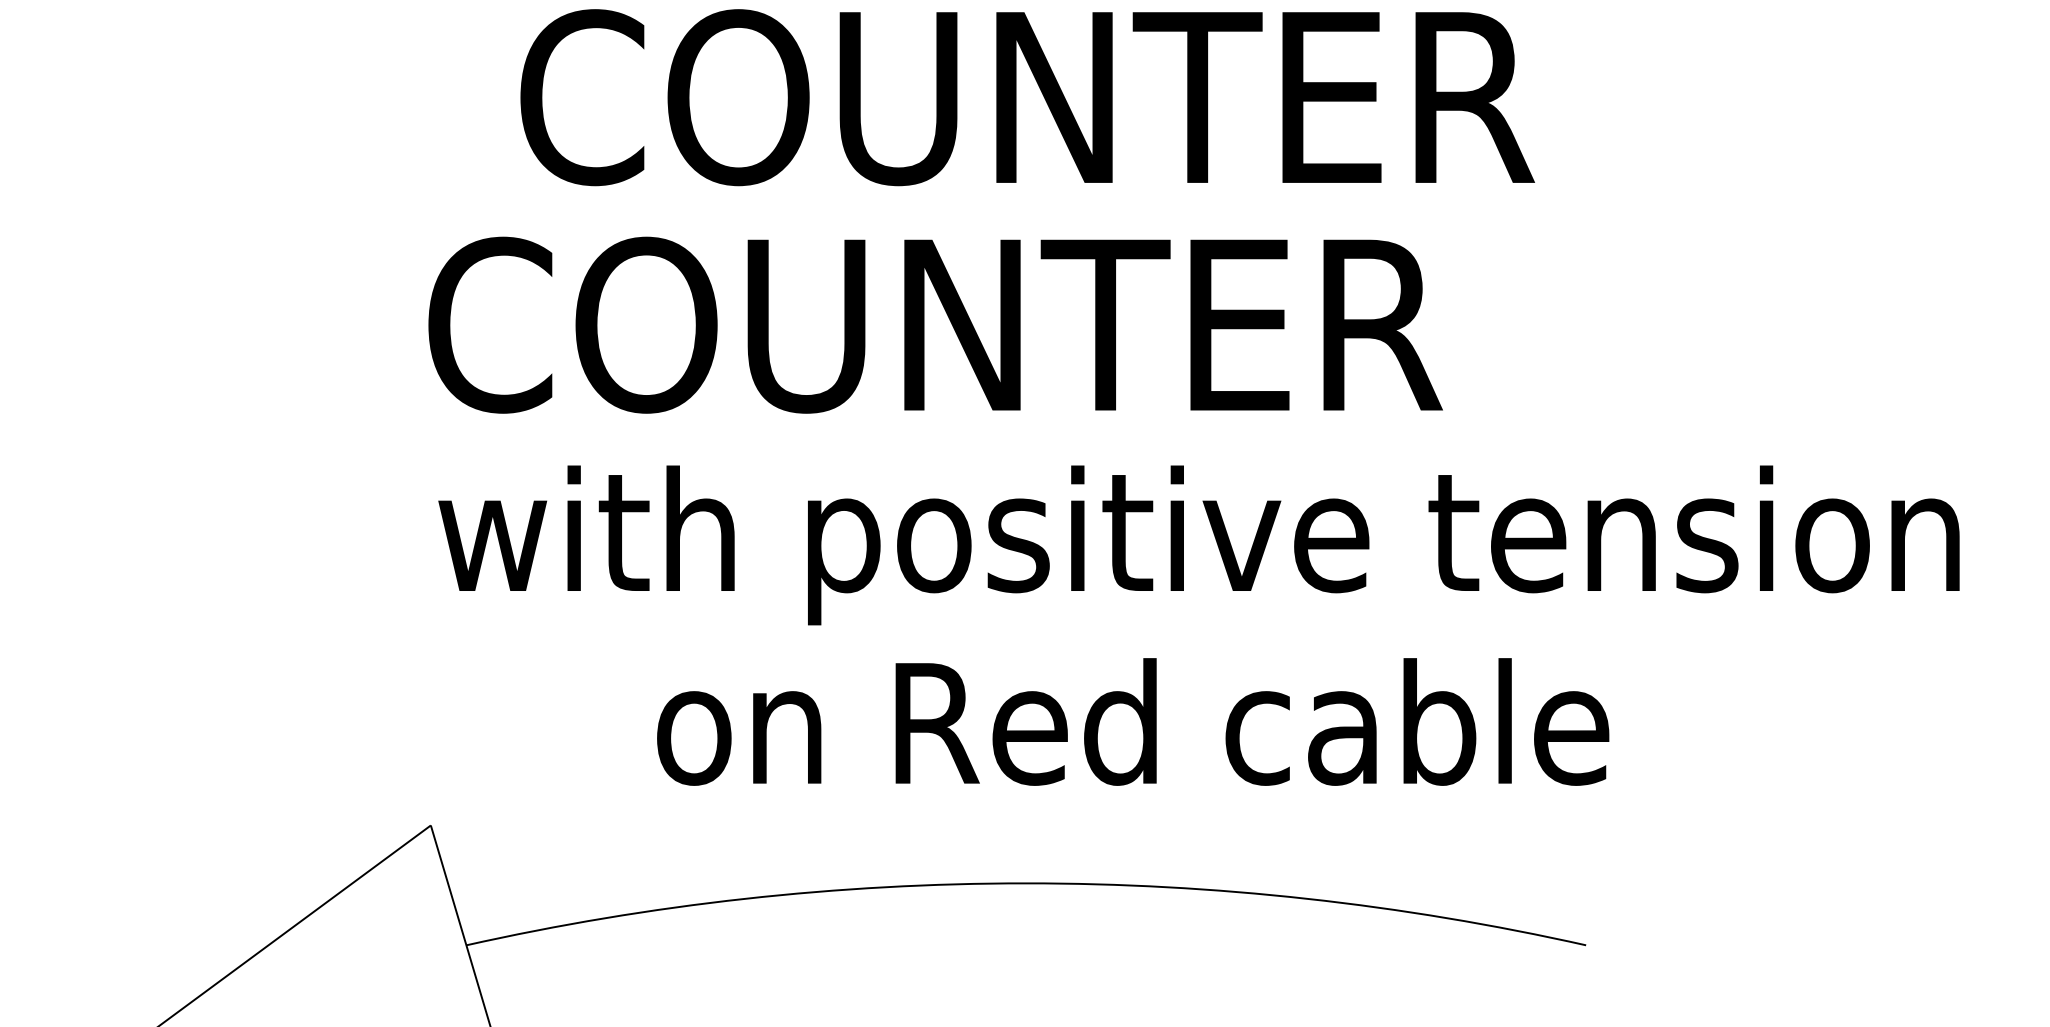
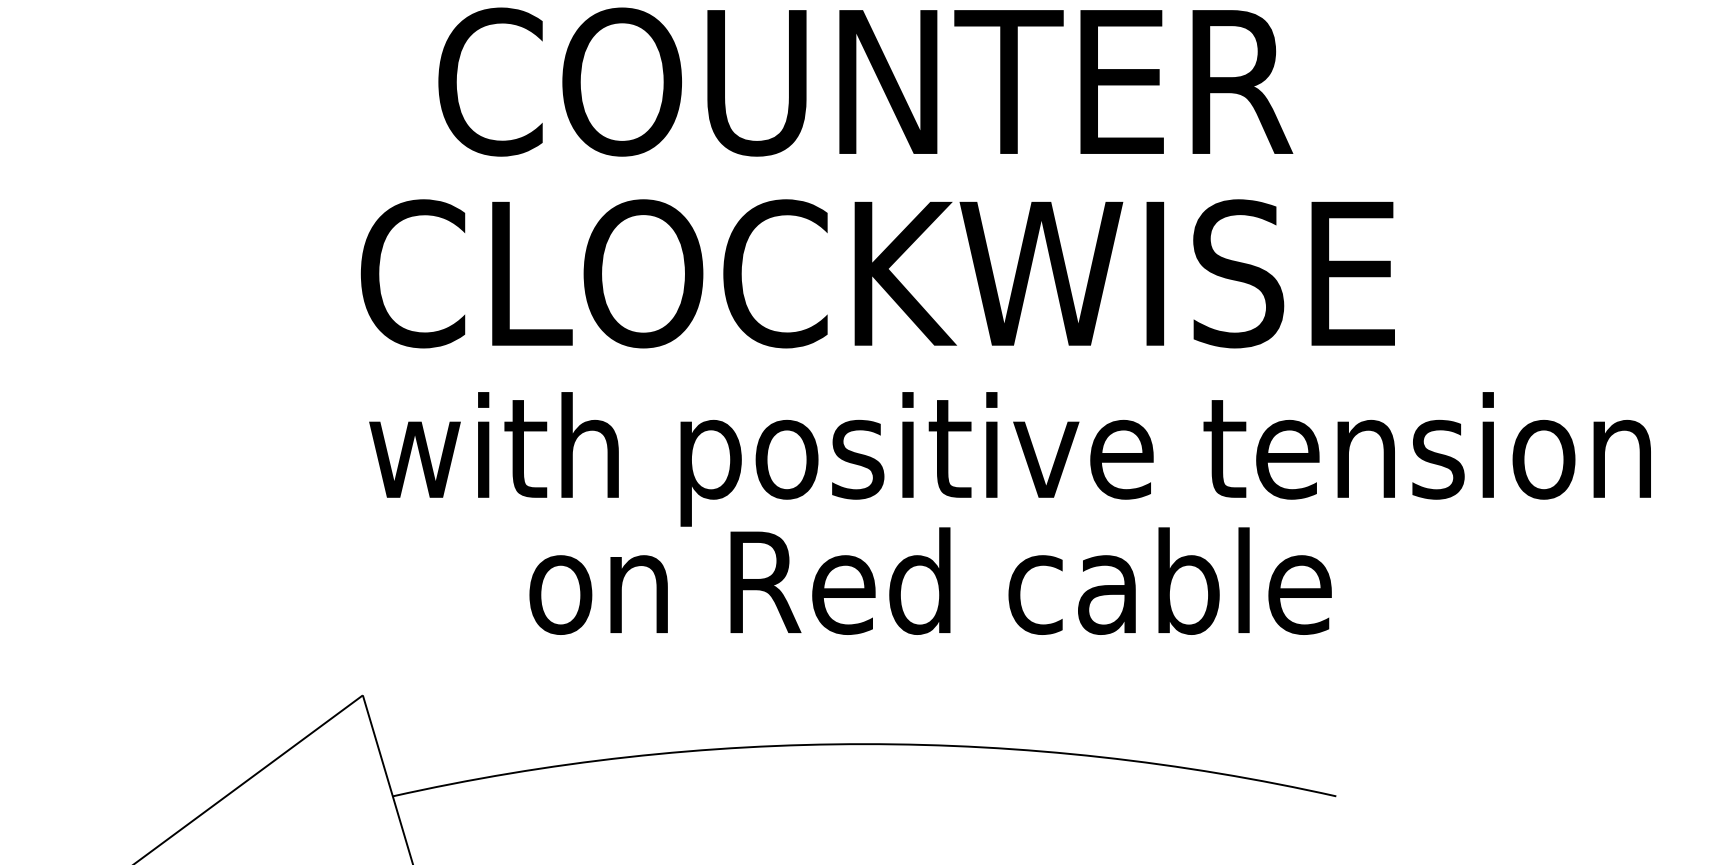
text: (1115, 324) -> (939, 273), COUNTER -> CLOCKWISE
text: (1132, 721) -> (930, 580), moved

